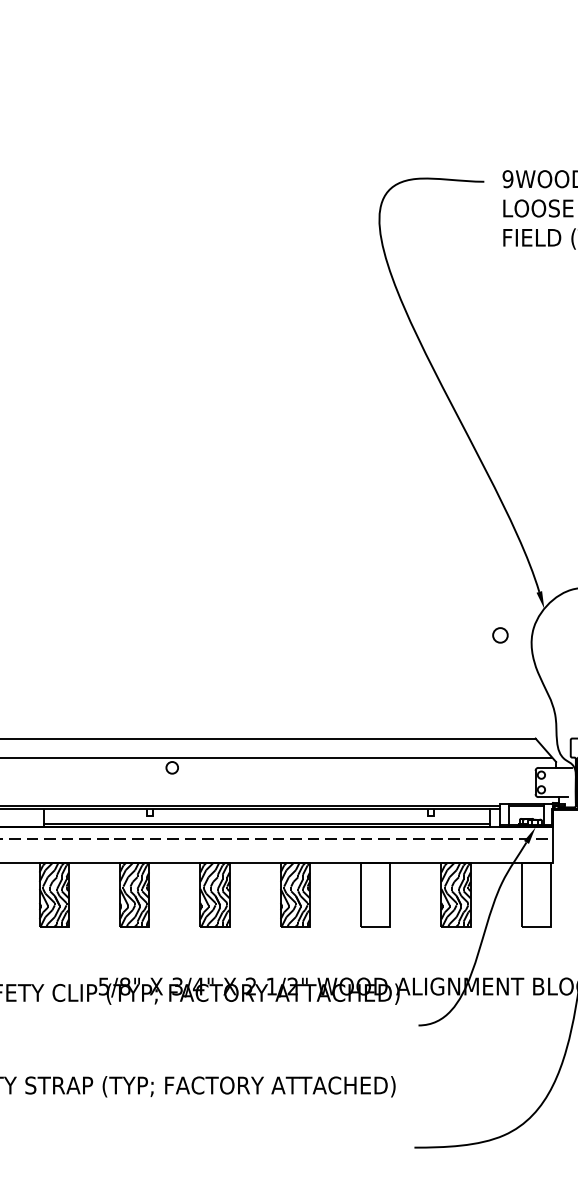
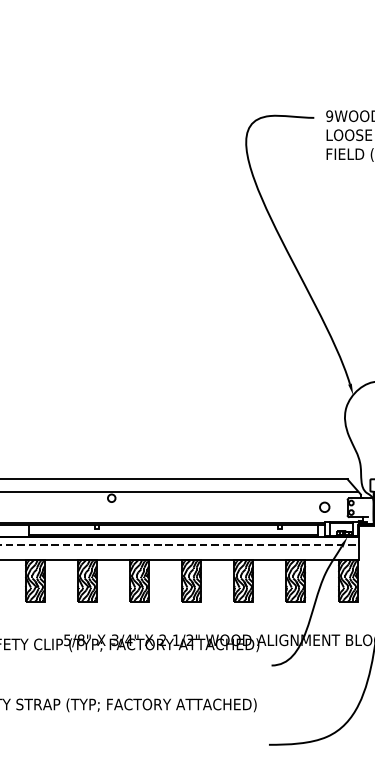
circle: (500, 634) -> (324, 506), moved
hatch: (375, 894) -> (243, 580), added
hatch: (535, 894) -> (347, 580), added

